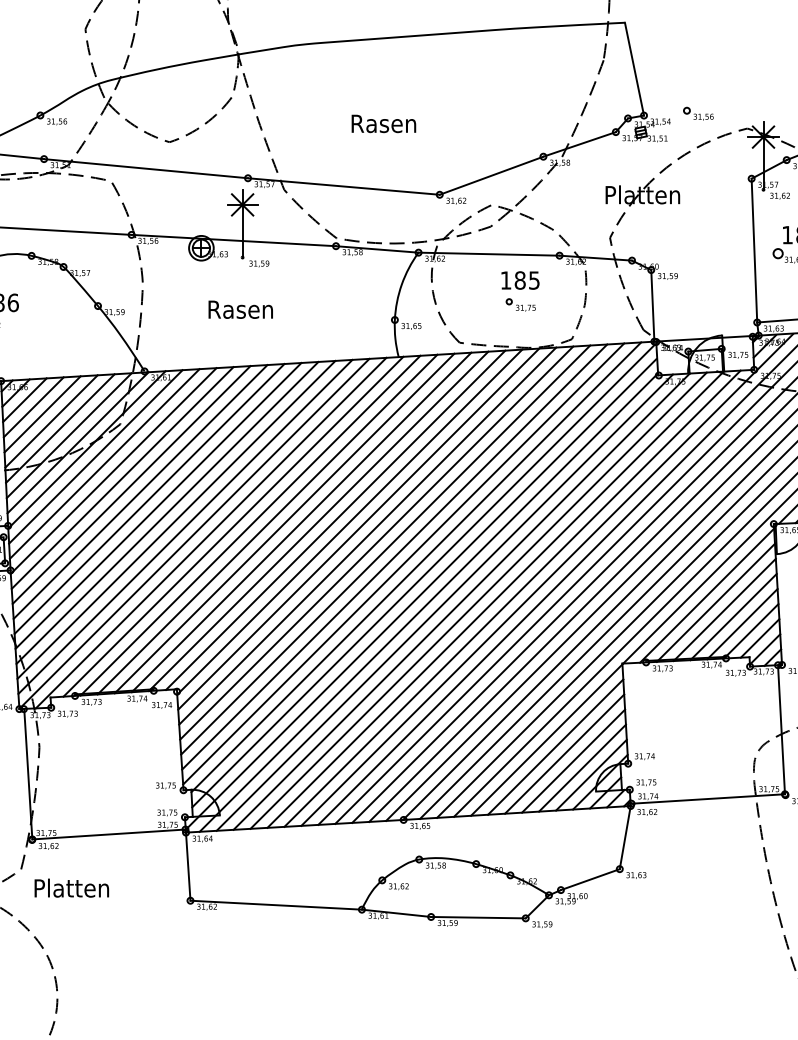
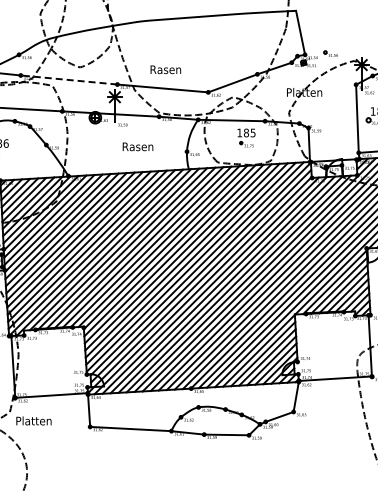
text: (383, 123) -> (165, 69), moved
line: (146, 169) -> (69, 80), solid -> dashed
text: (239, 308) -> (137, 146), moved

